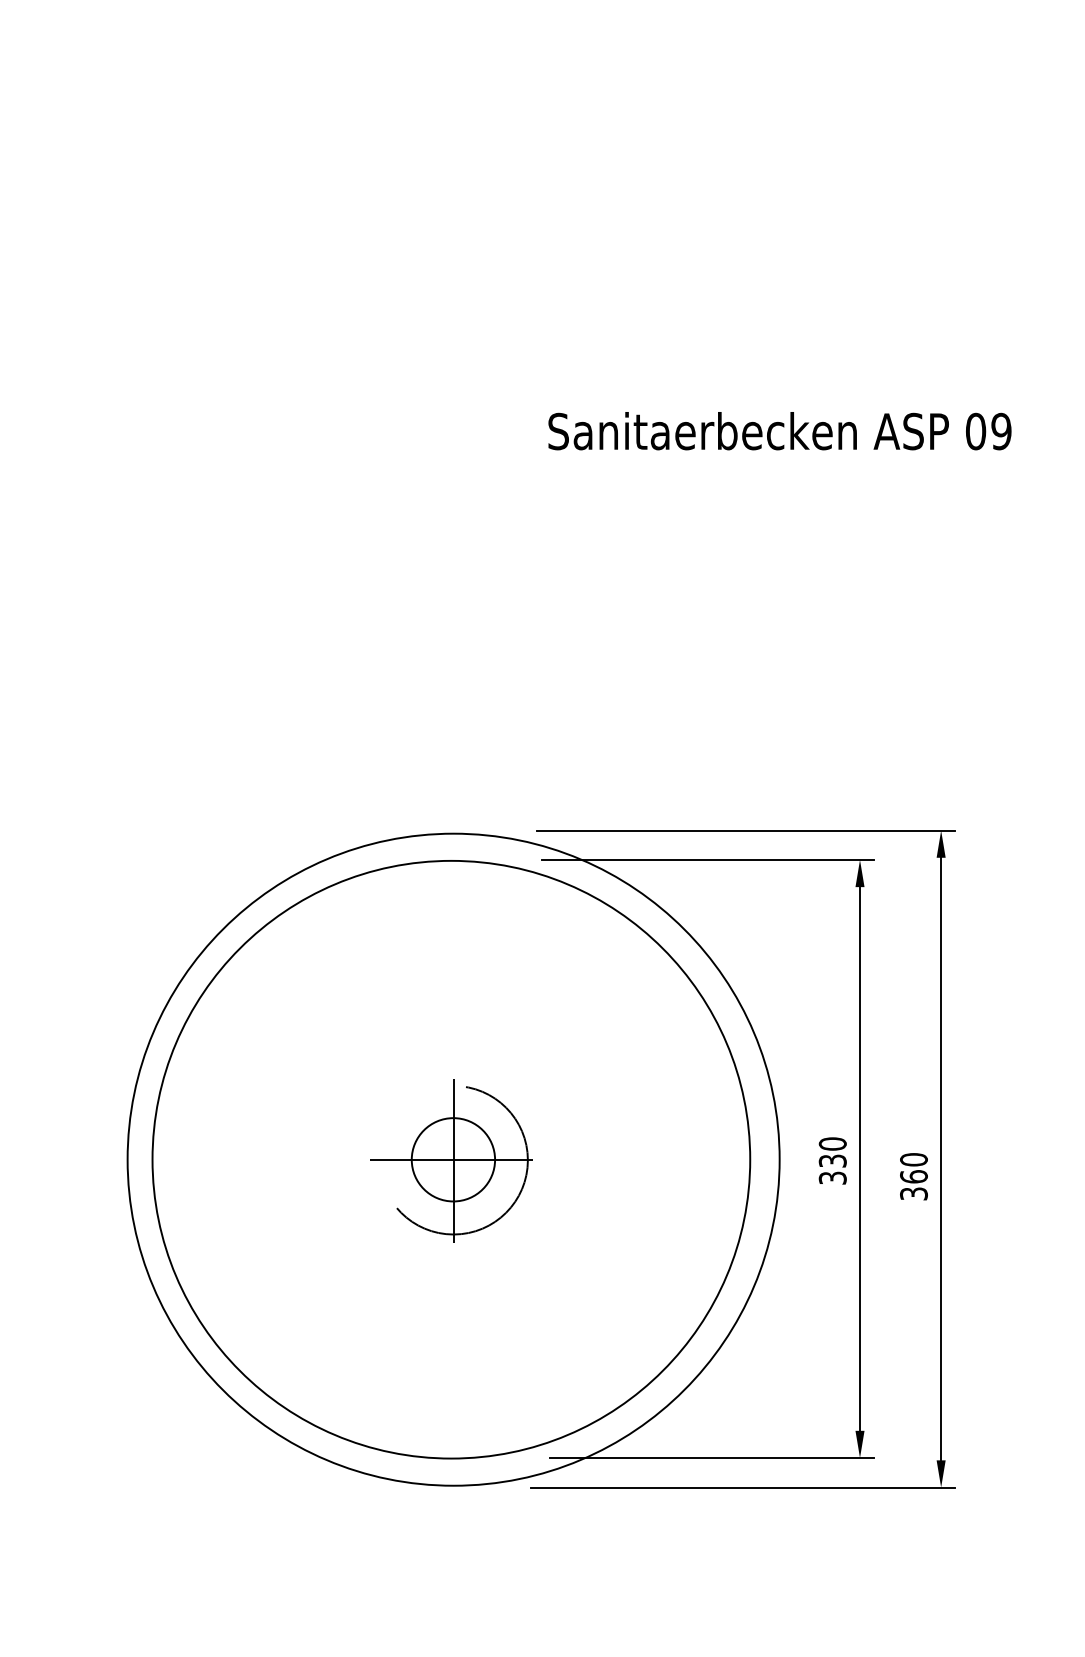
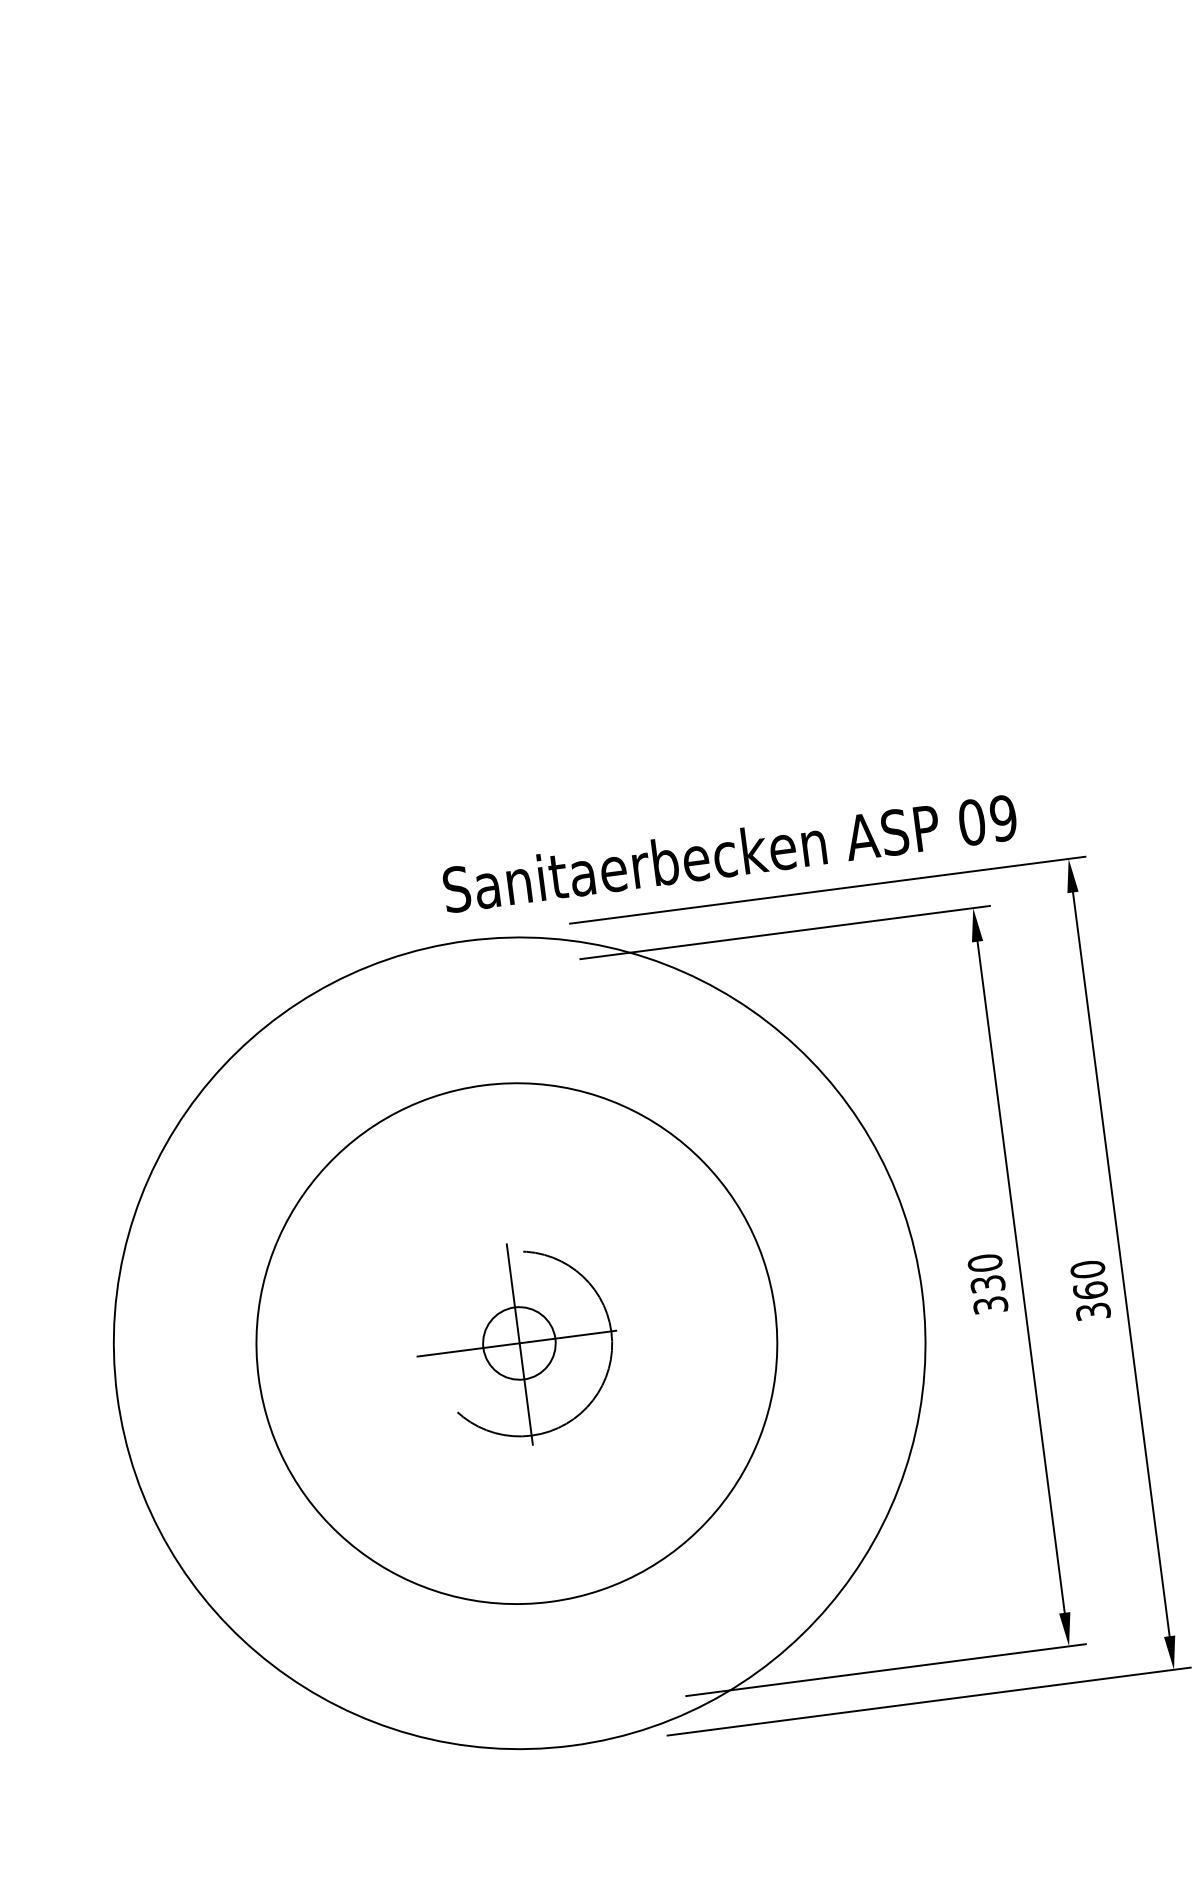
text: (779, 431) -> (729, 853), moved
circle: (451, 1159) -> (516, 1343), size x0.7
circle: (453, 1159) -> (519, 1343), size x0.7

